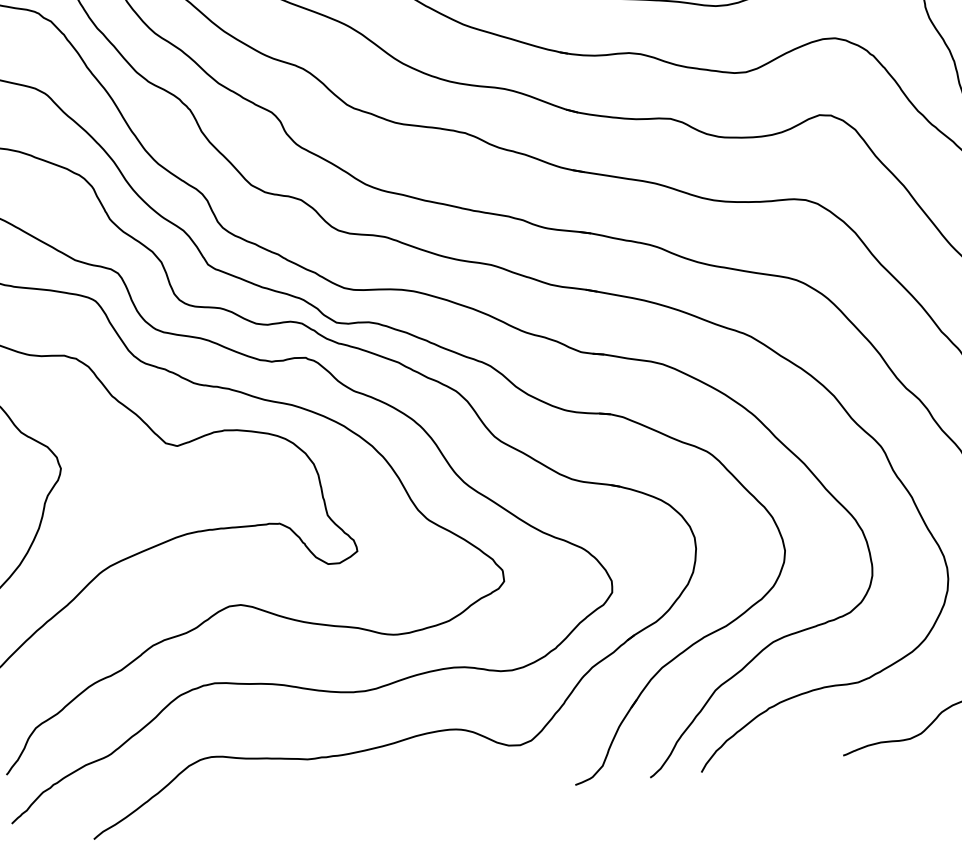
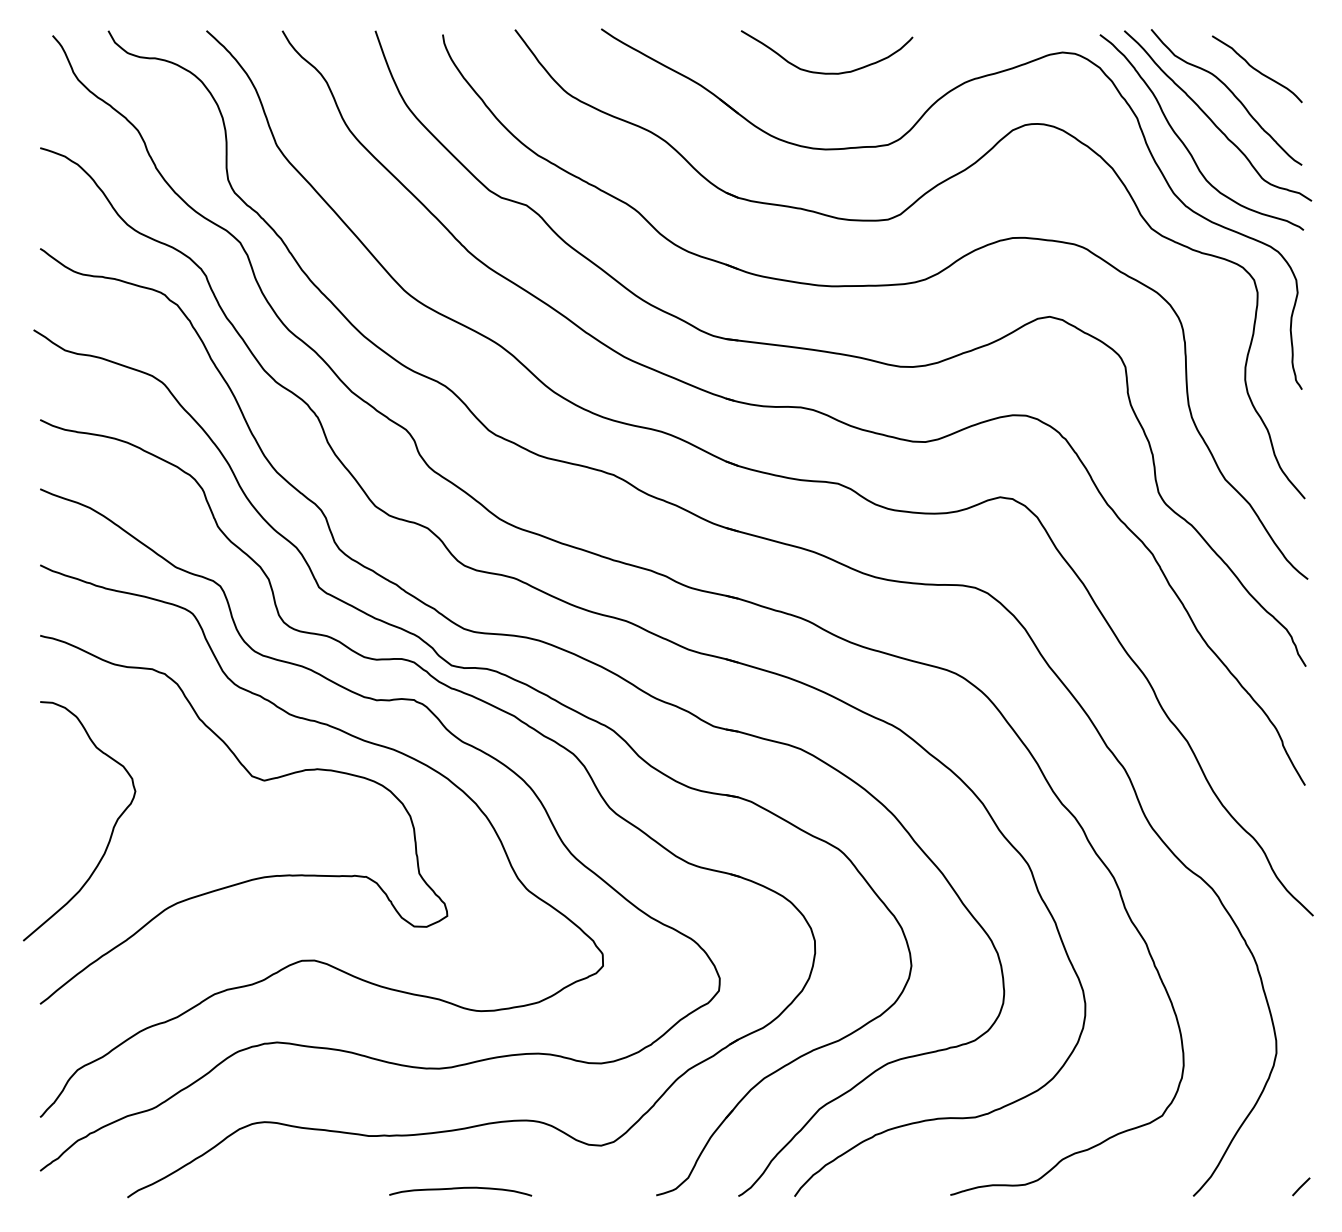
curve: (394, 799) -> (458, 1189), added

